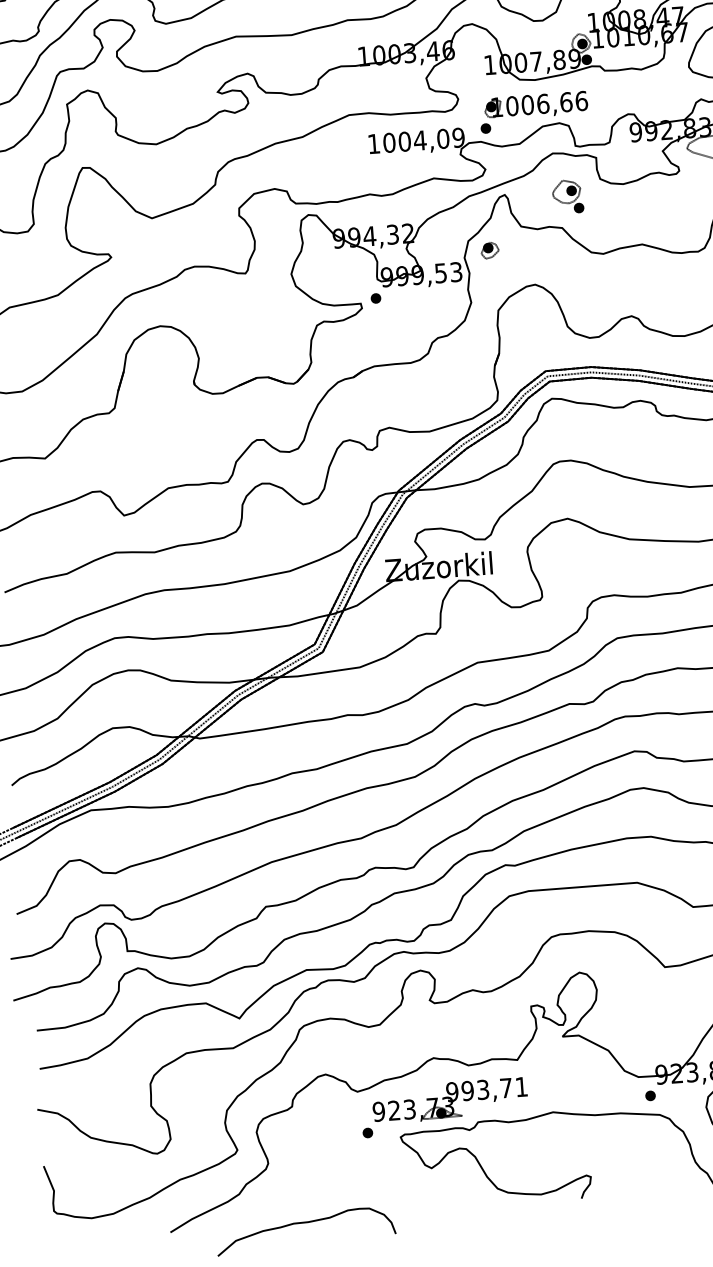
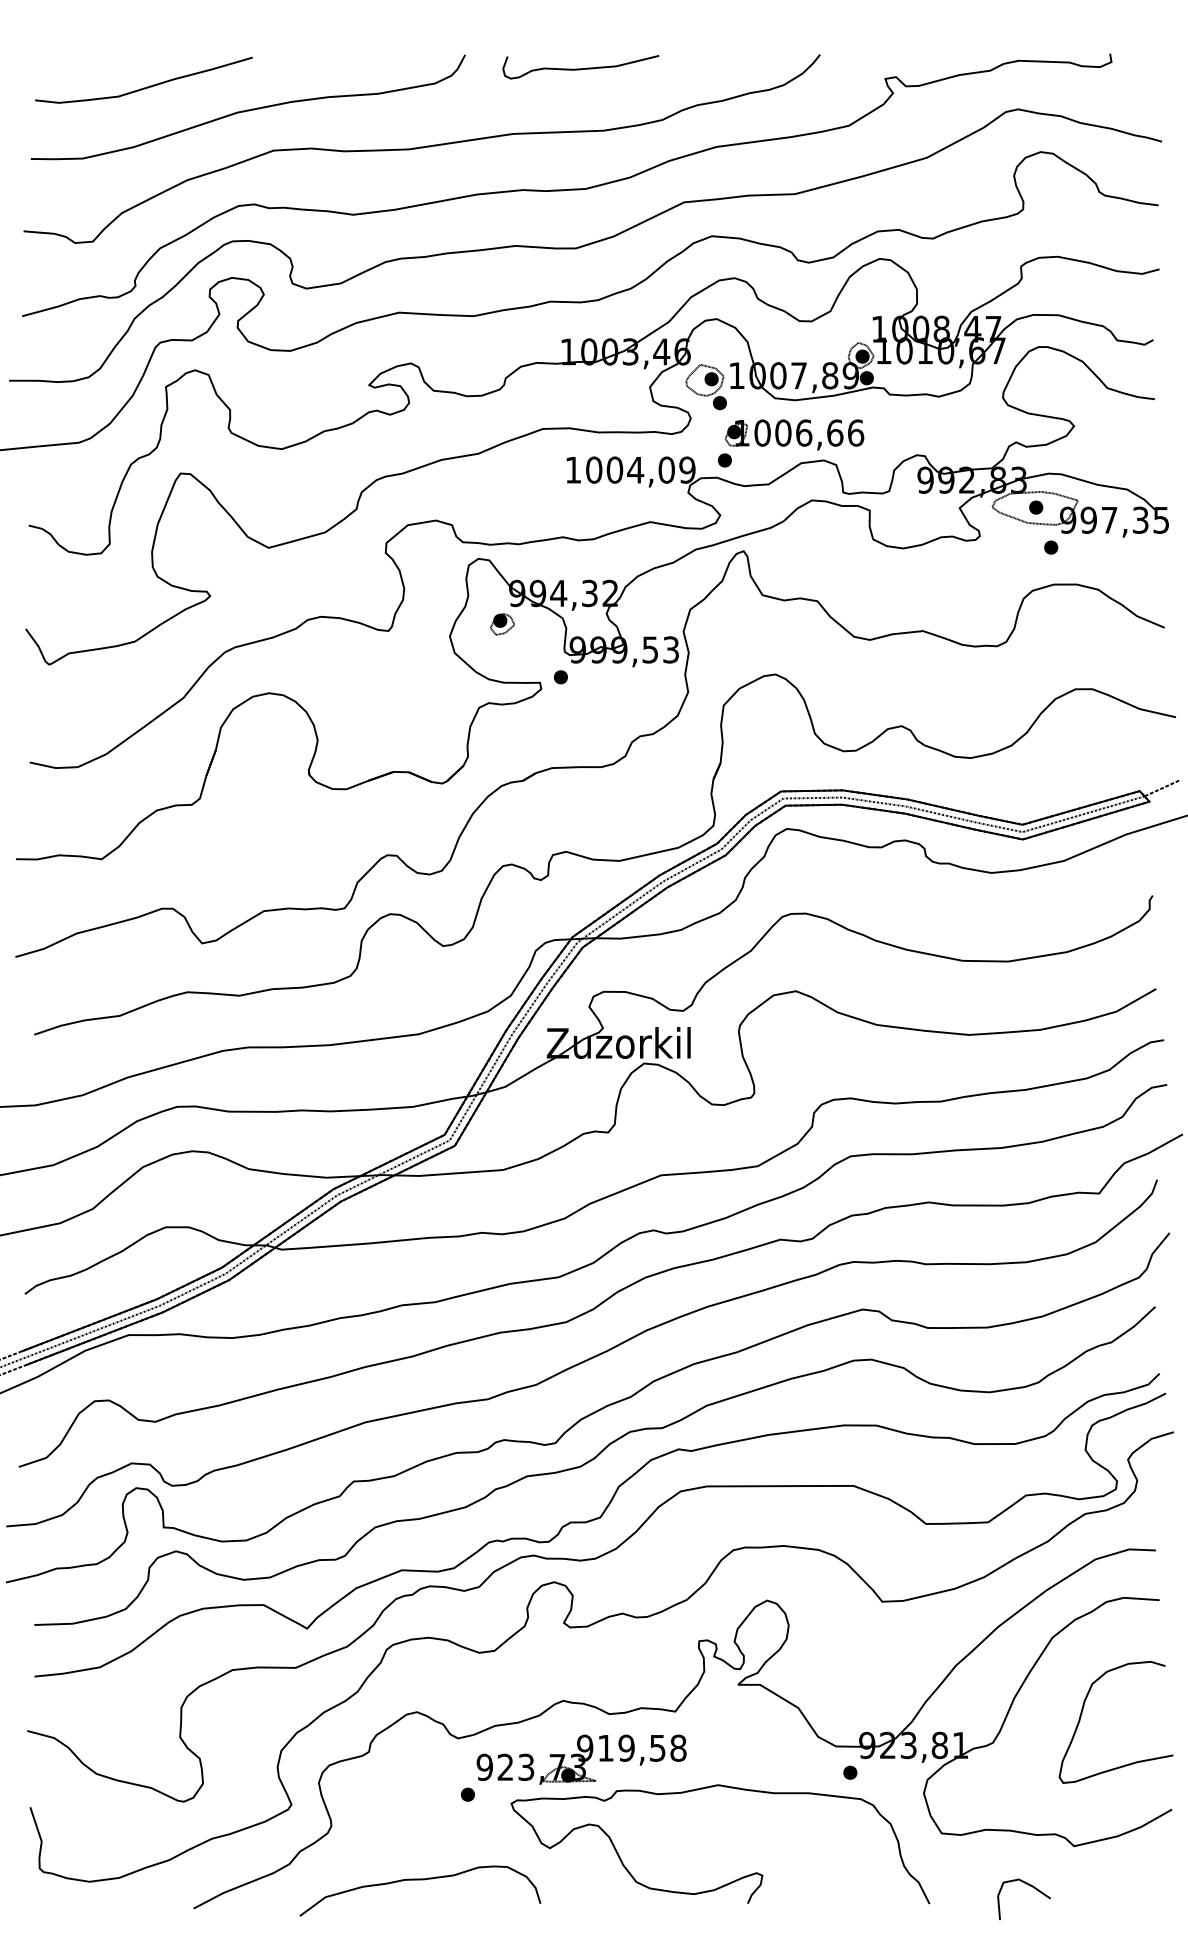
part: (567, 197) -> (705, 387), moved
part: (490, 250) -> (502, 624), moved
text: (494, 1088) -> (641, 1747), 993,71 -> 919,58
curve: (305, 1223) -> (420, 1880), moved

